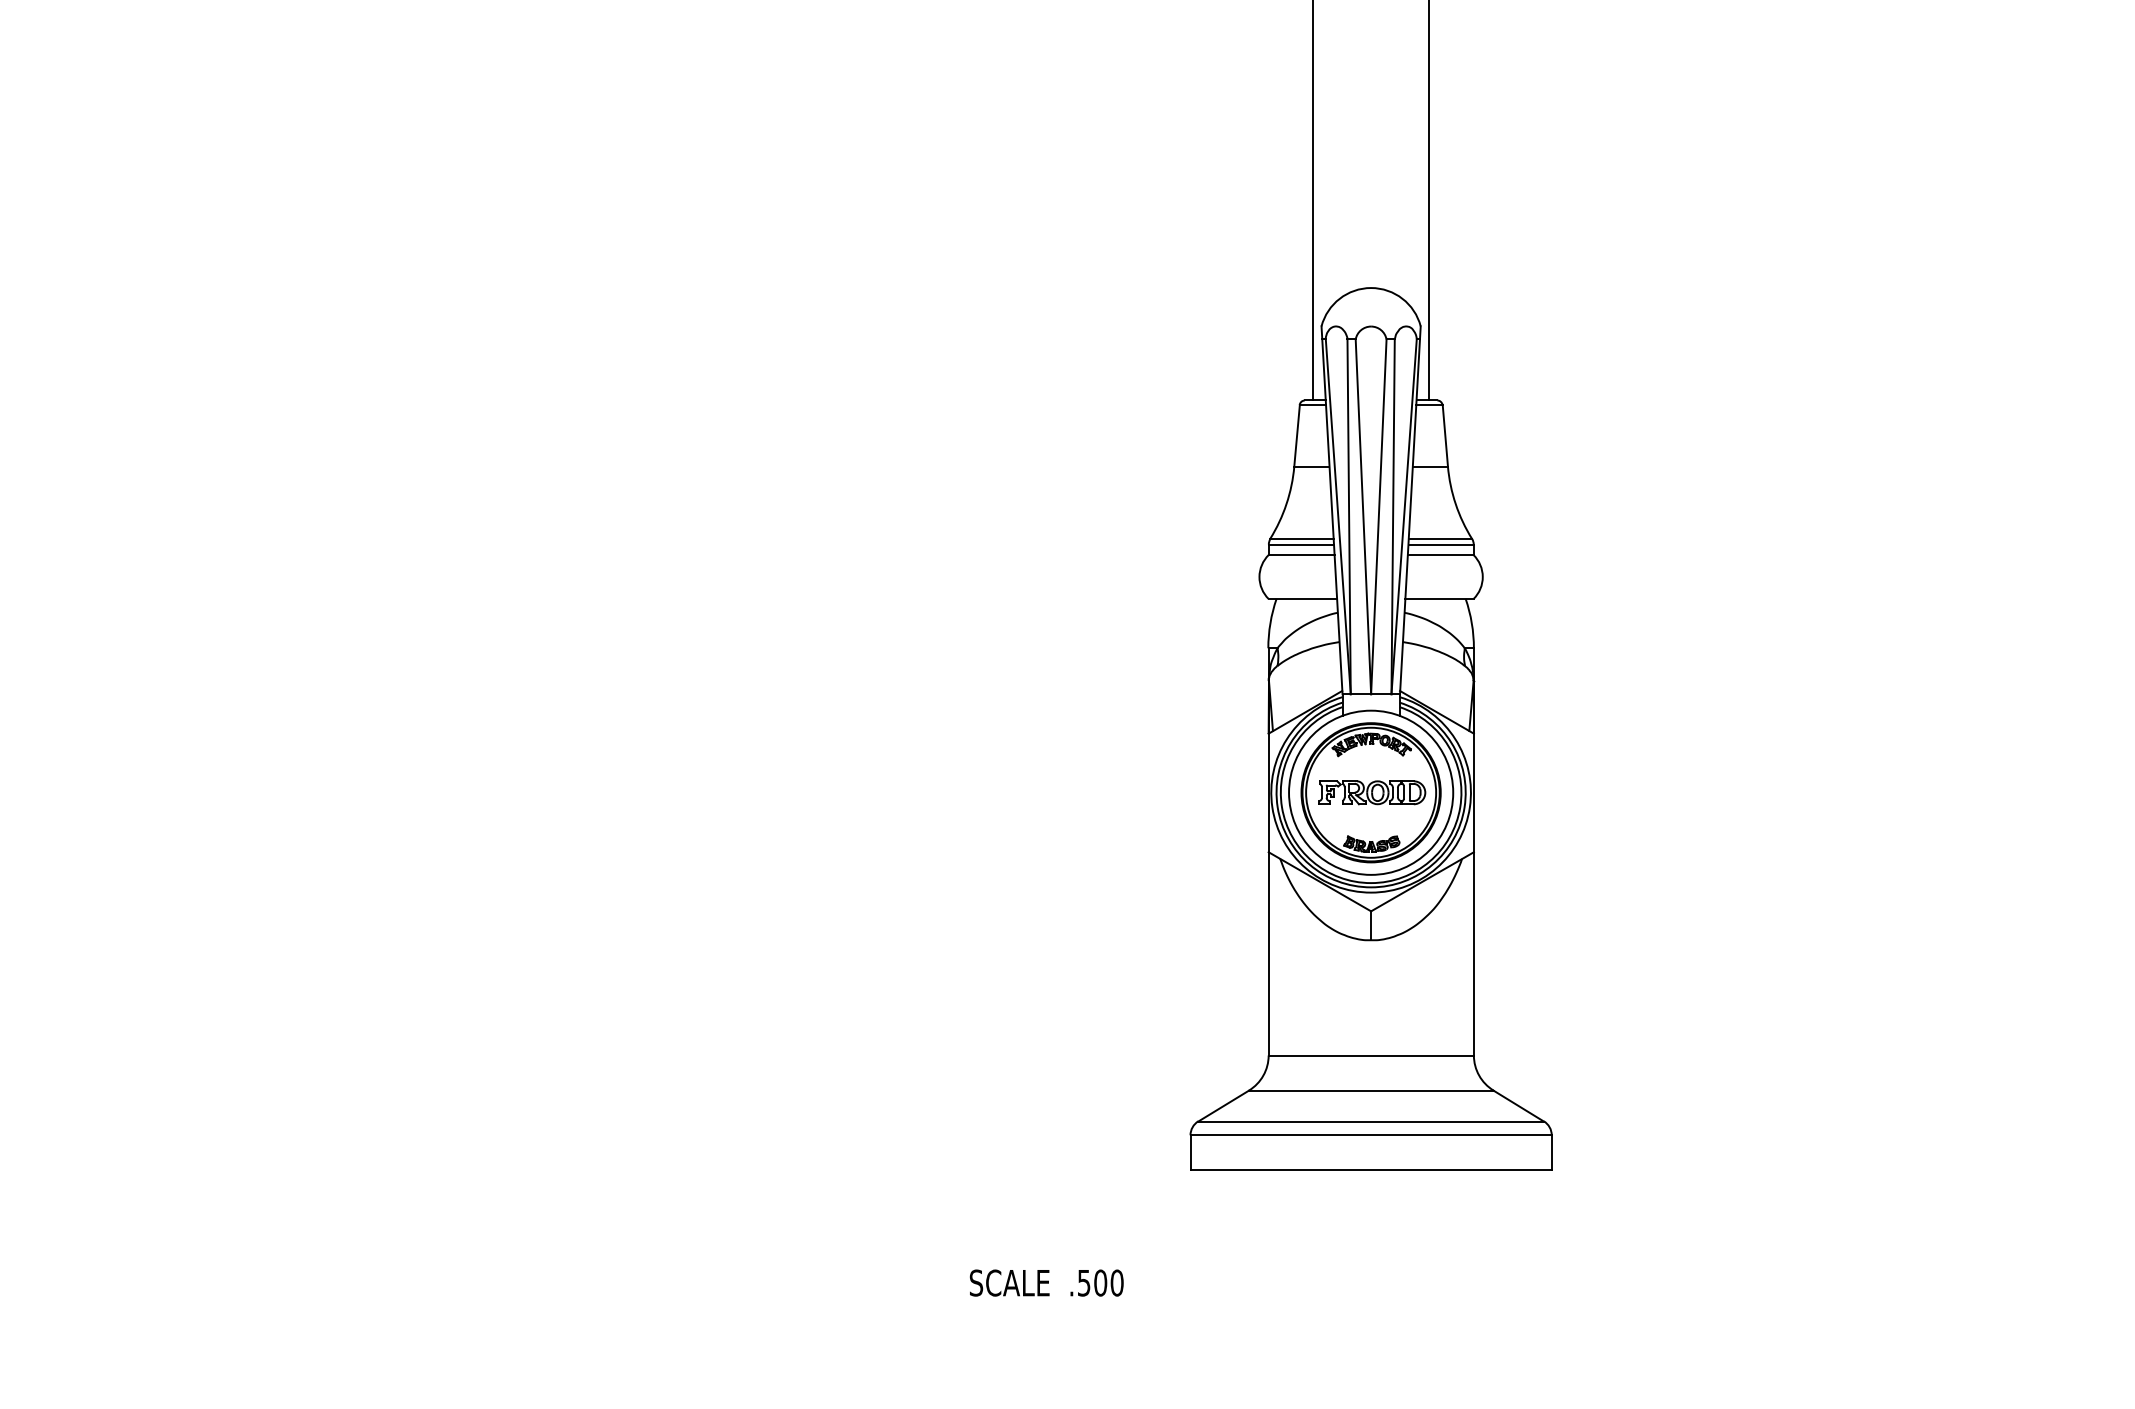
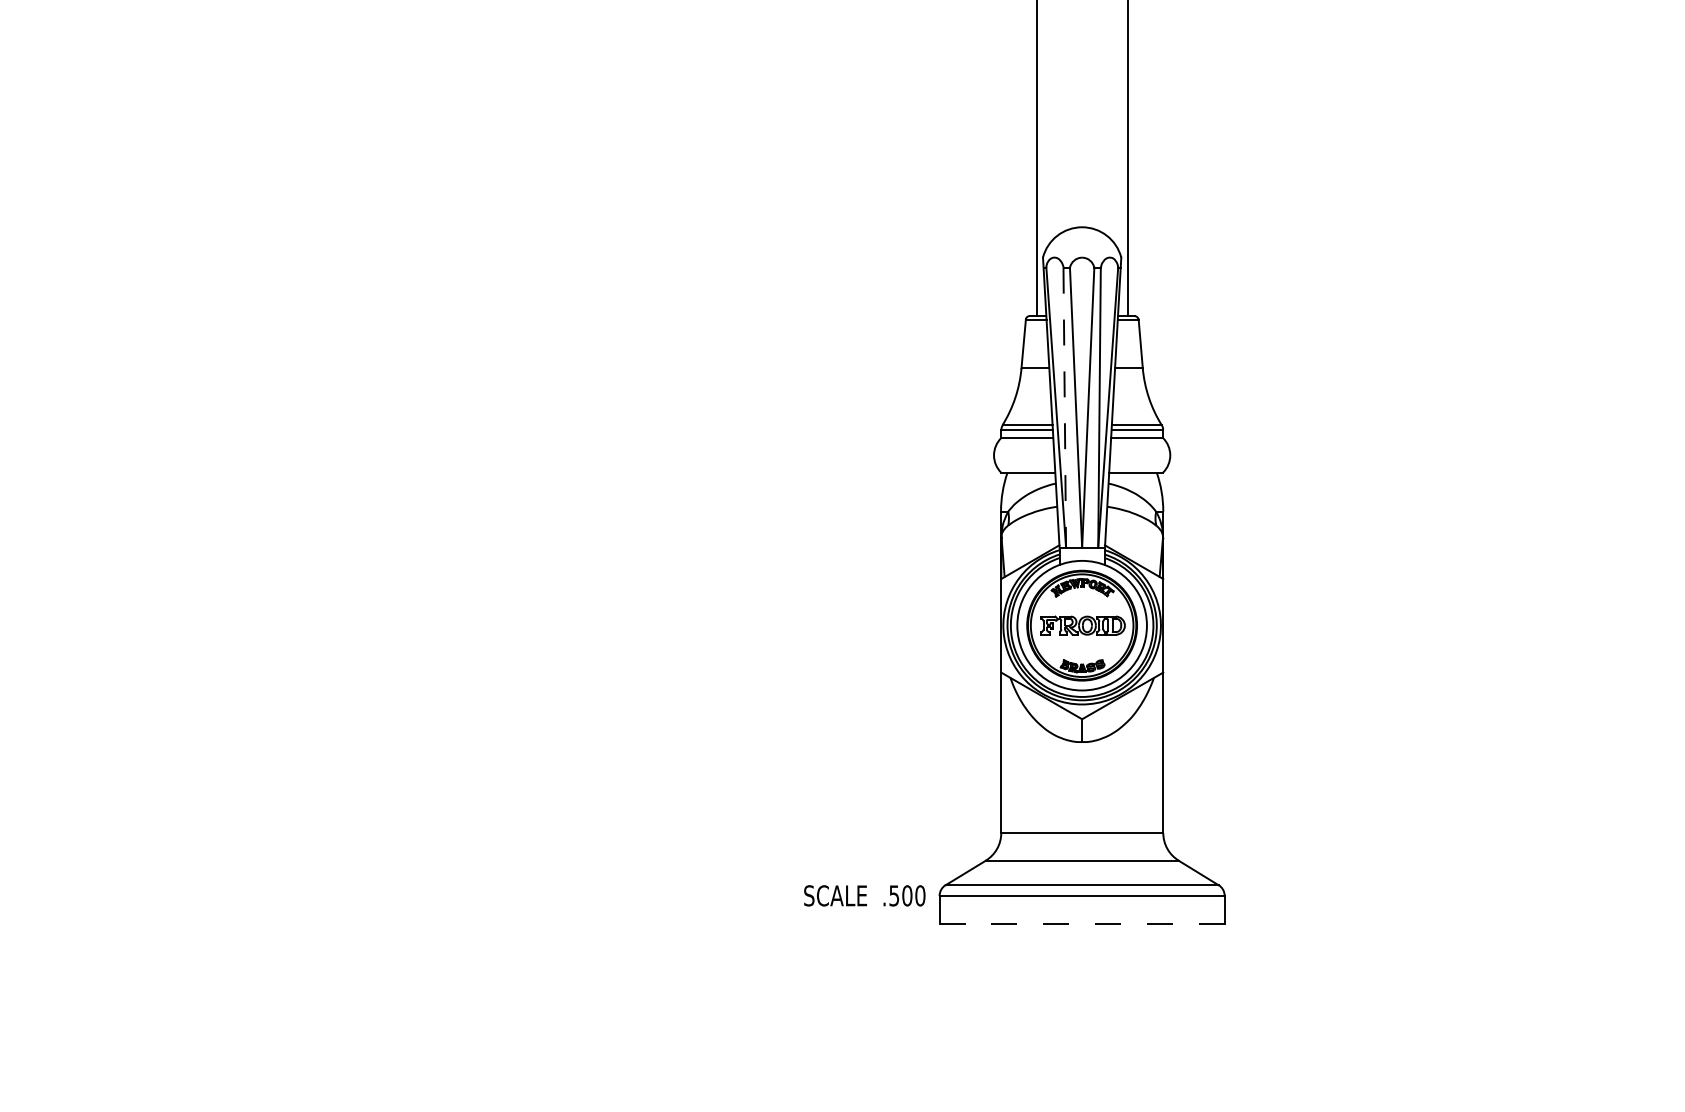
line: (1349, 516) -> (1065, 407), solid -> dashed
line: (1371, 1170) -> (1082, 923), solid -> dashed
text: (1046, 1282) -> (864, 895), moved

